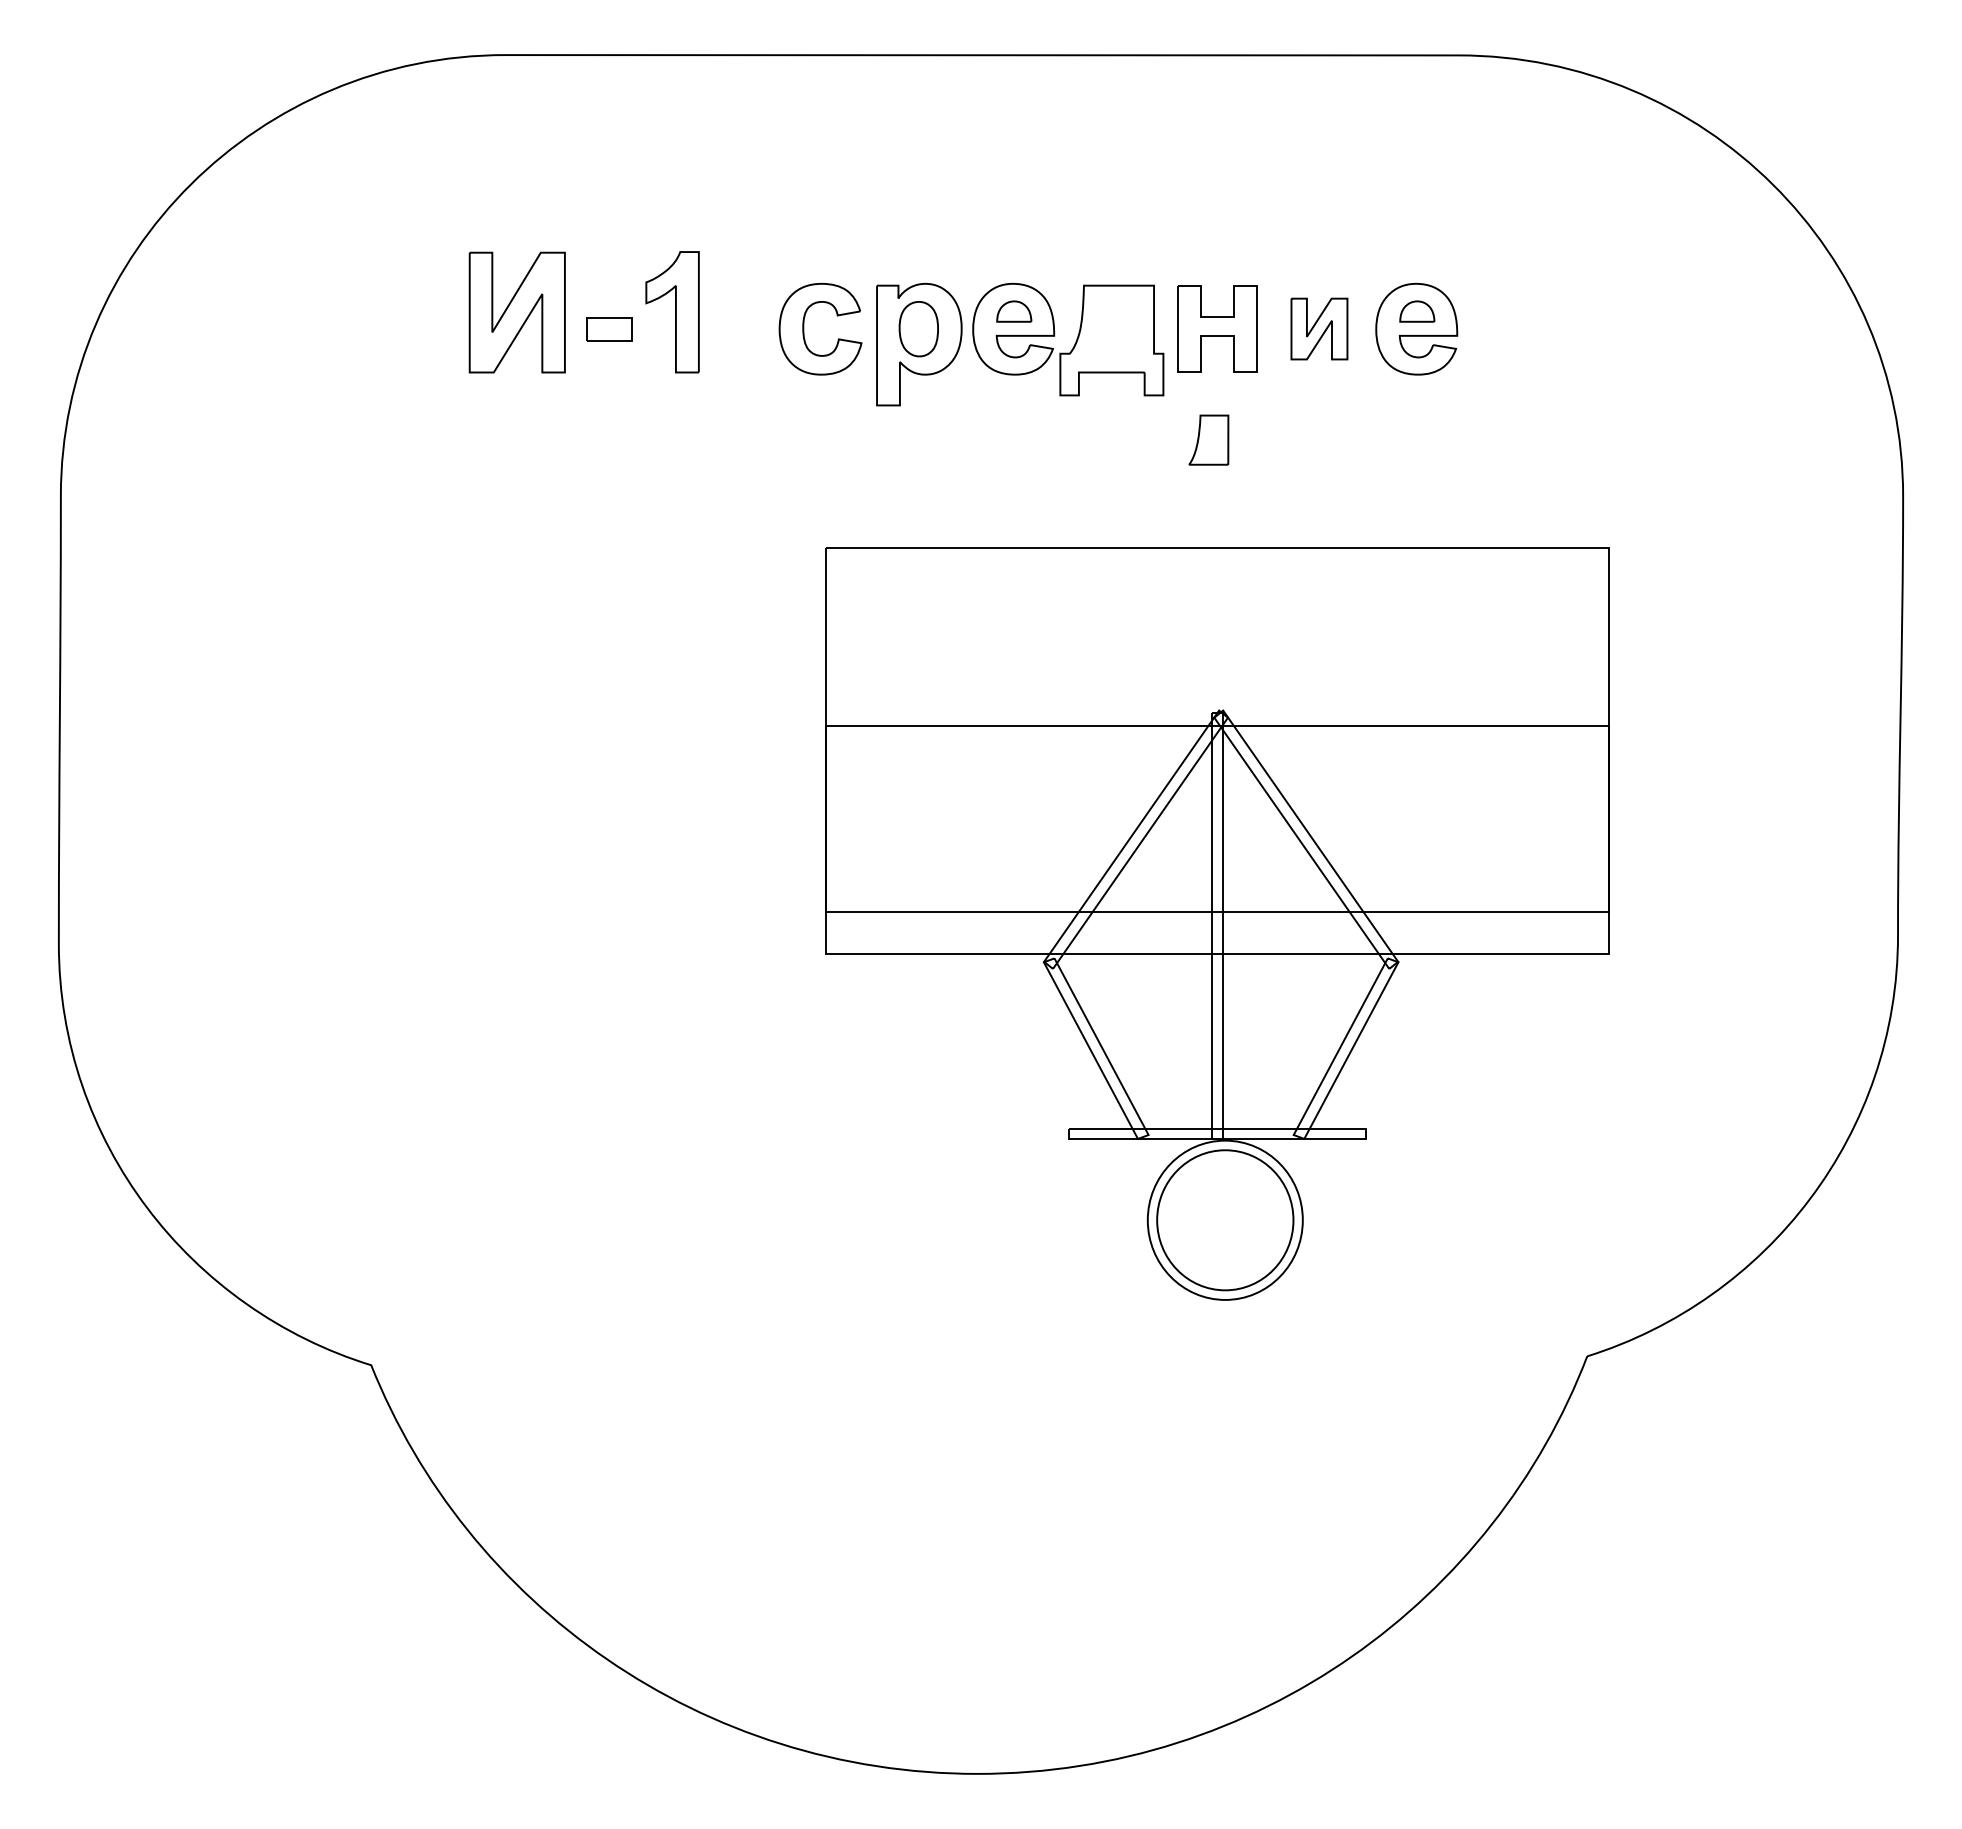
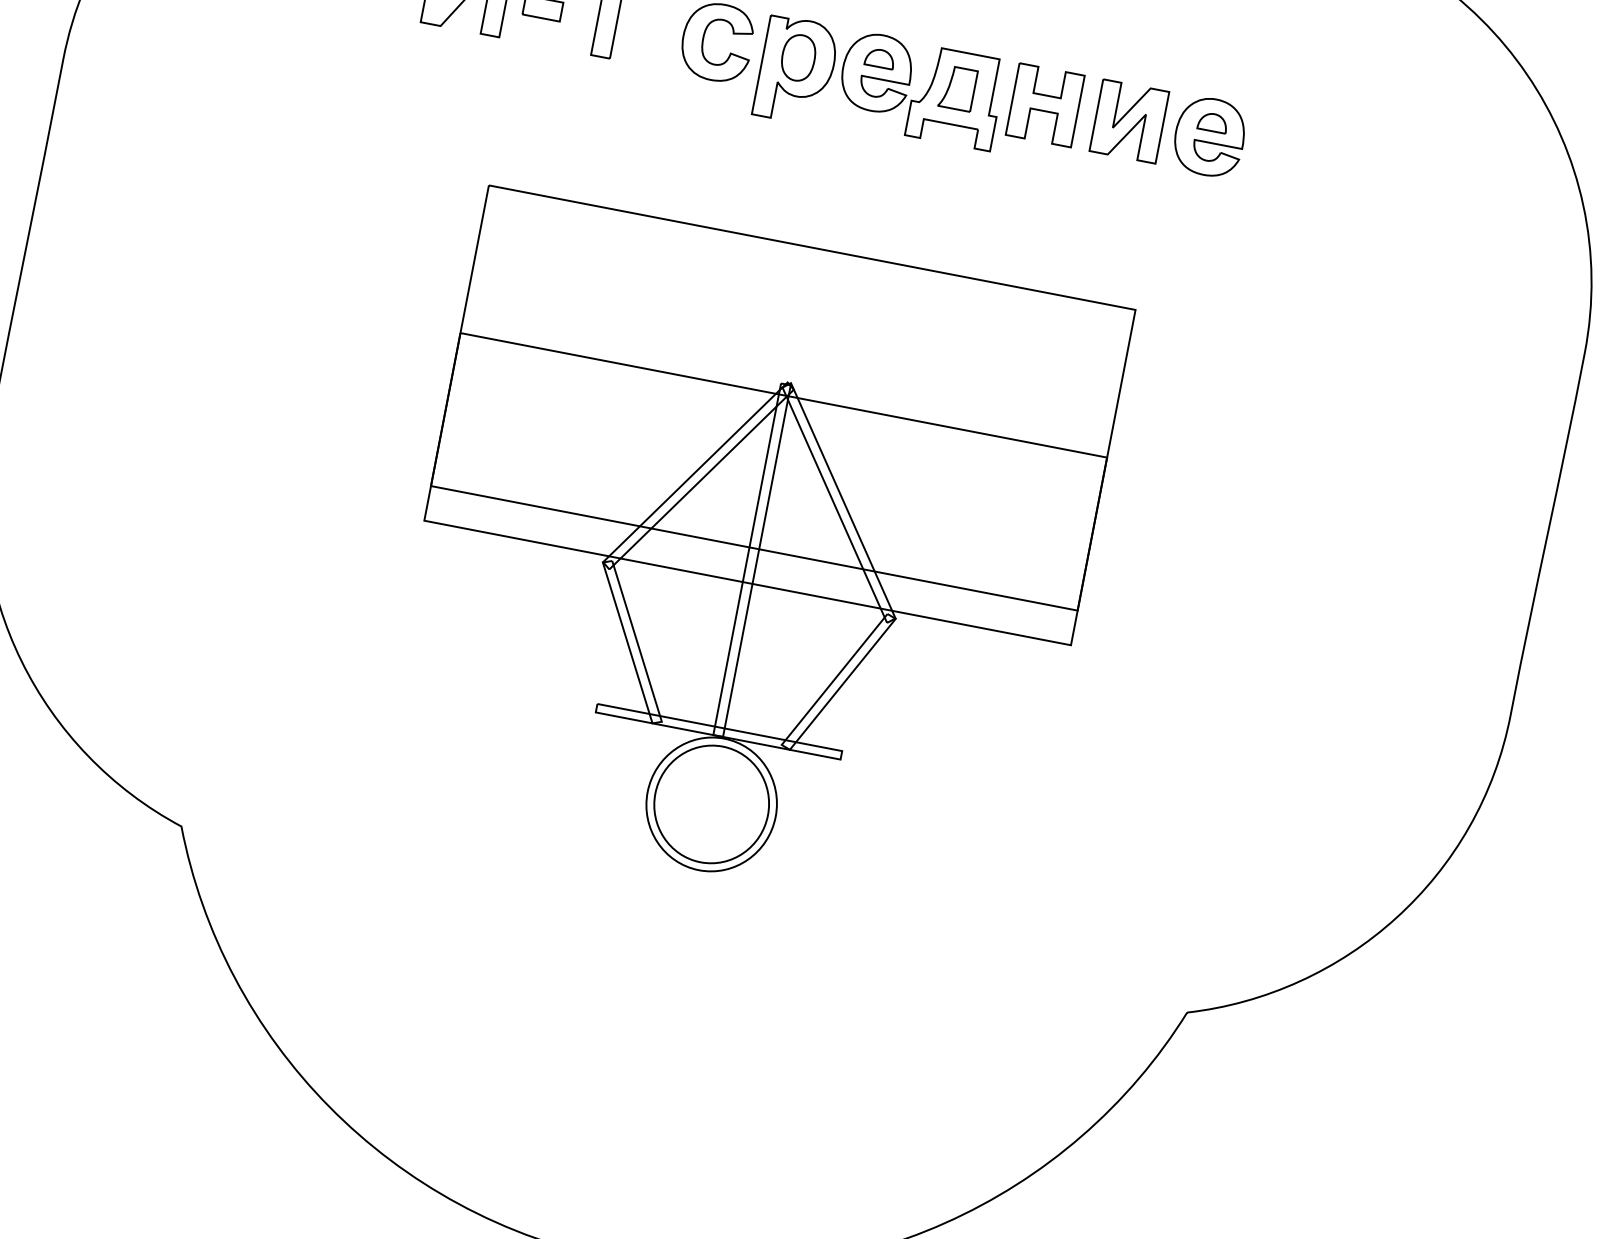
part: (1319, 328) -> (1129, 121), size x1.43
part: (1208, 439) -> (957, 87), moved
part: (1217, 923) -> (752, 558), moved

